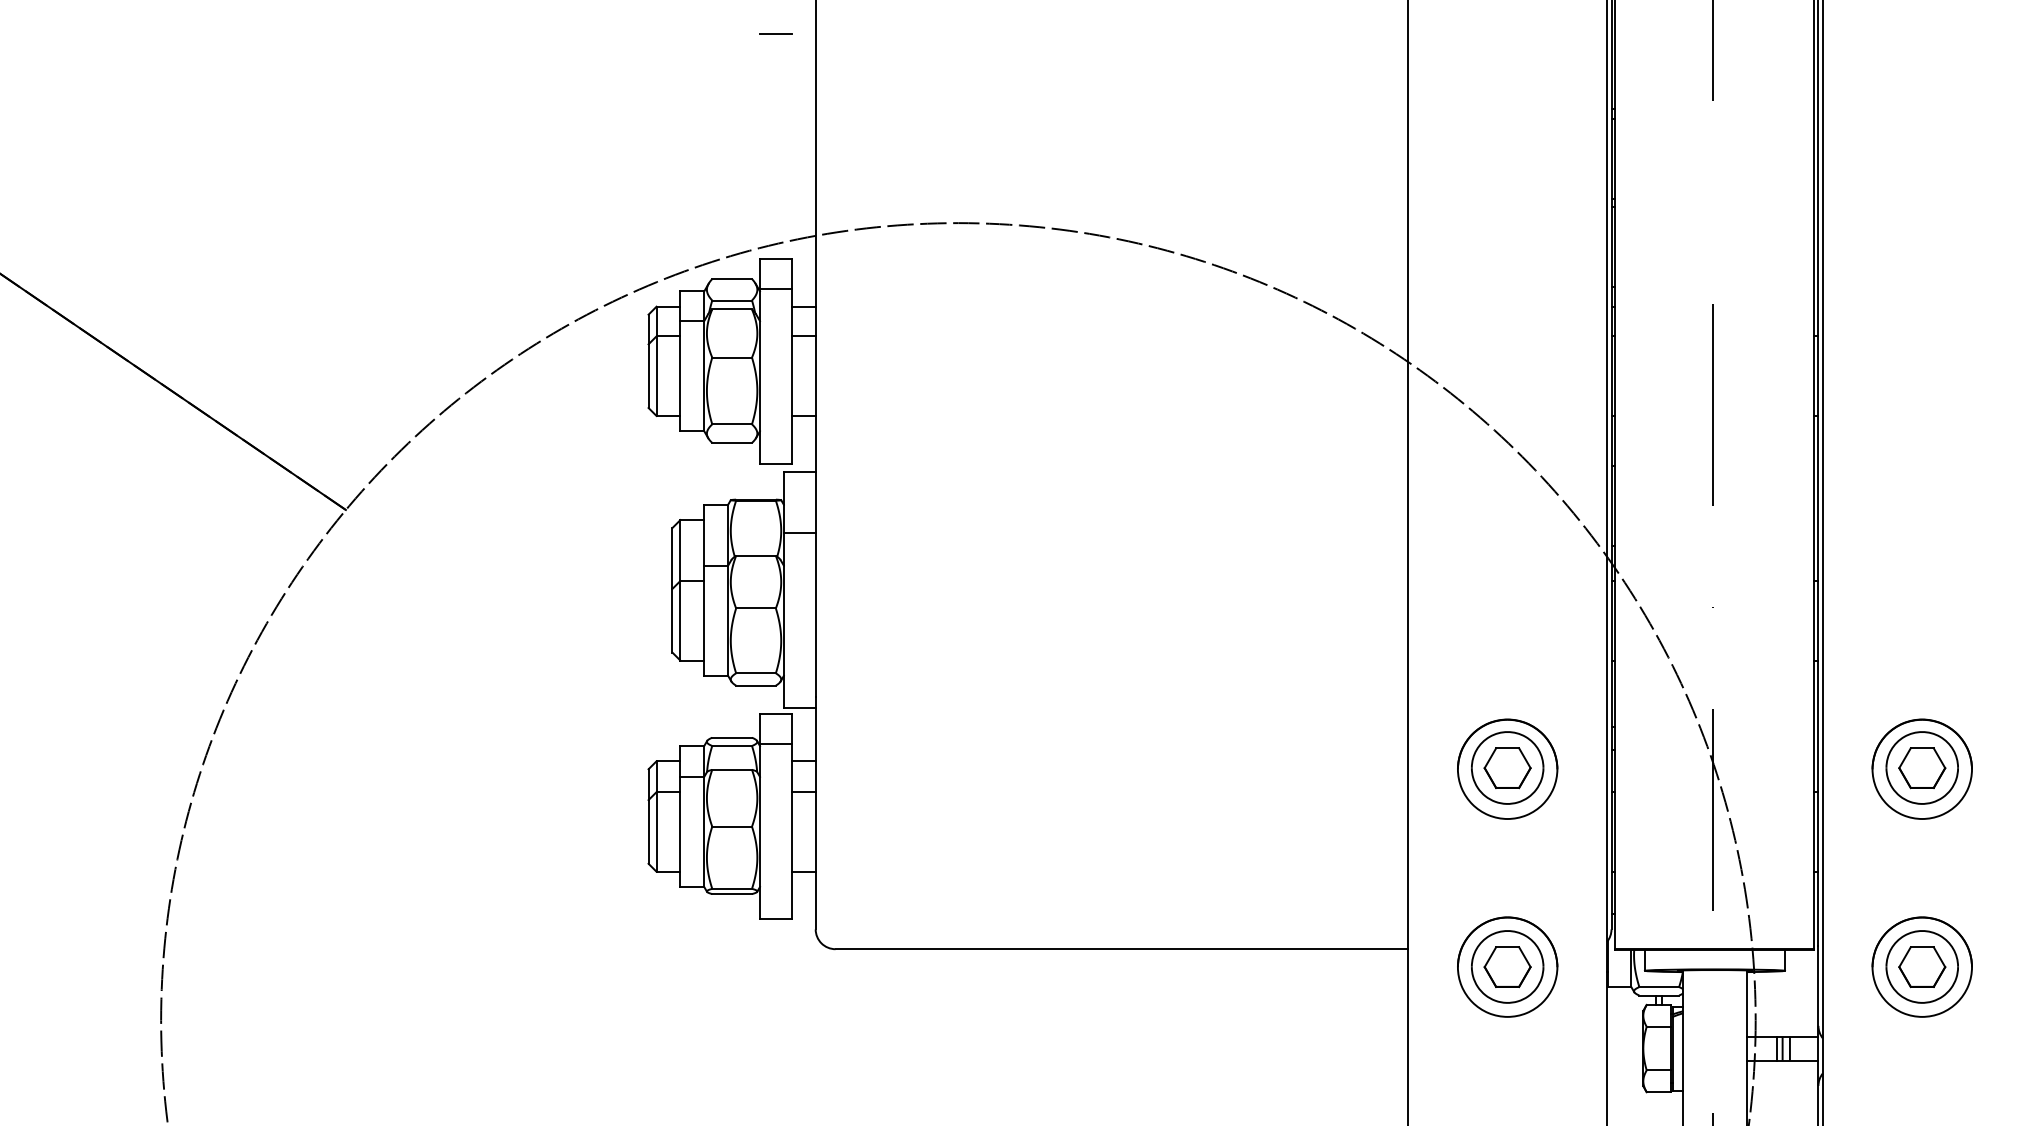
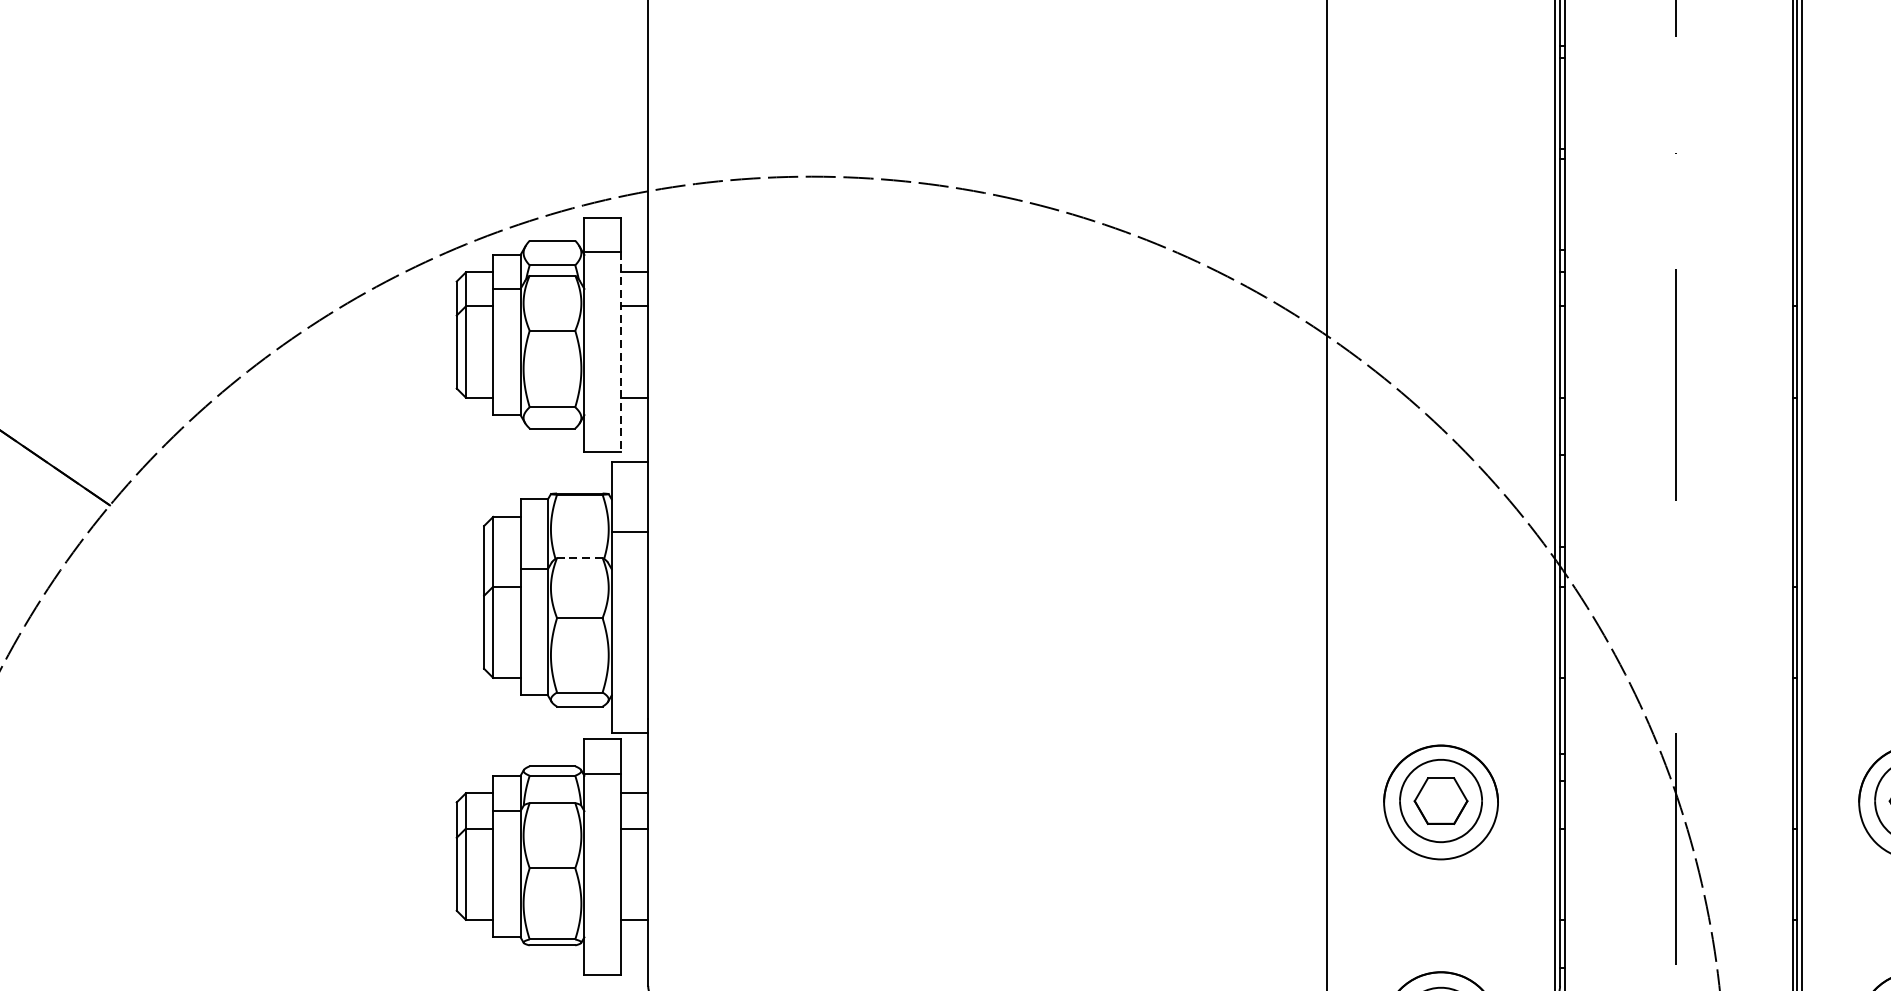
line: (791, 376) -> (620, 352), solid -> dashed
line: (756, 555) -> (580, 557), solid -> dashed

